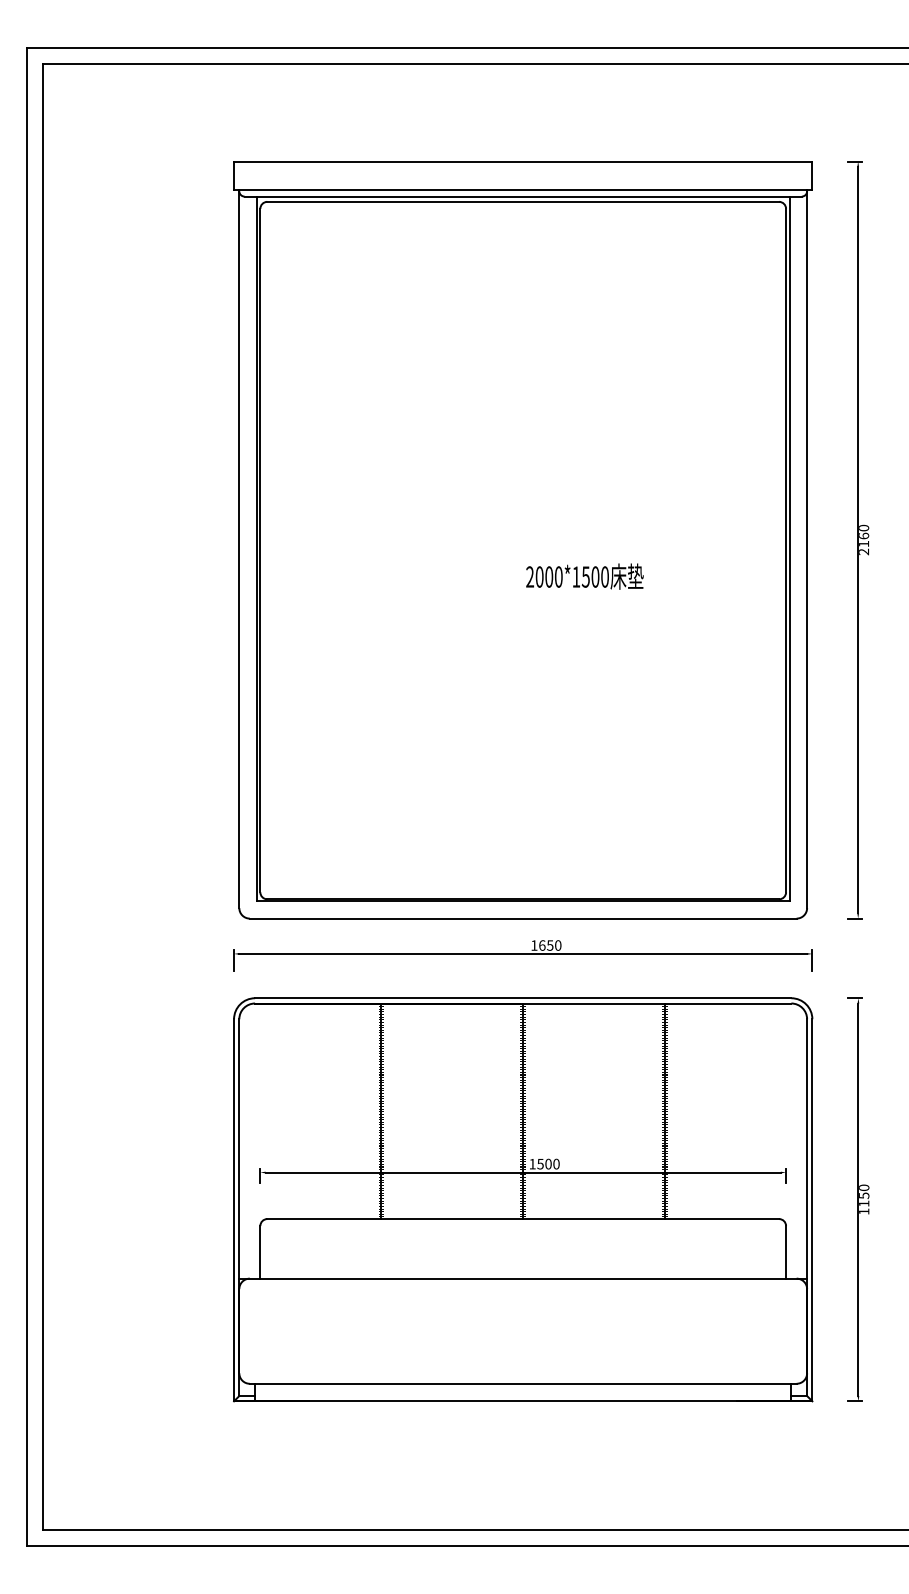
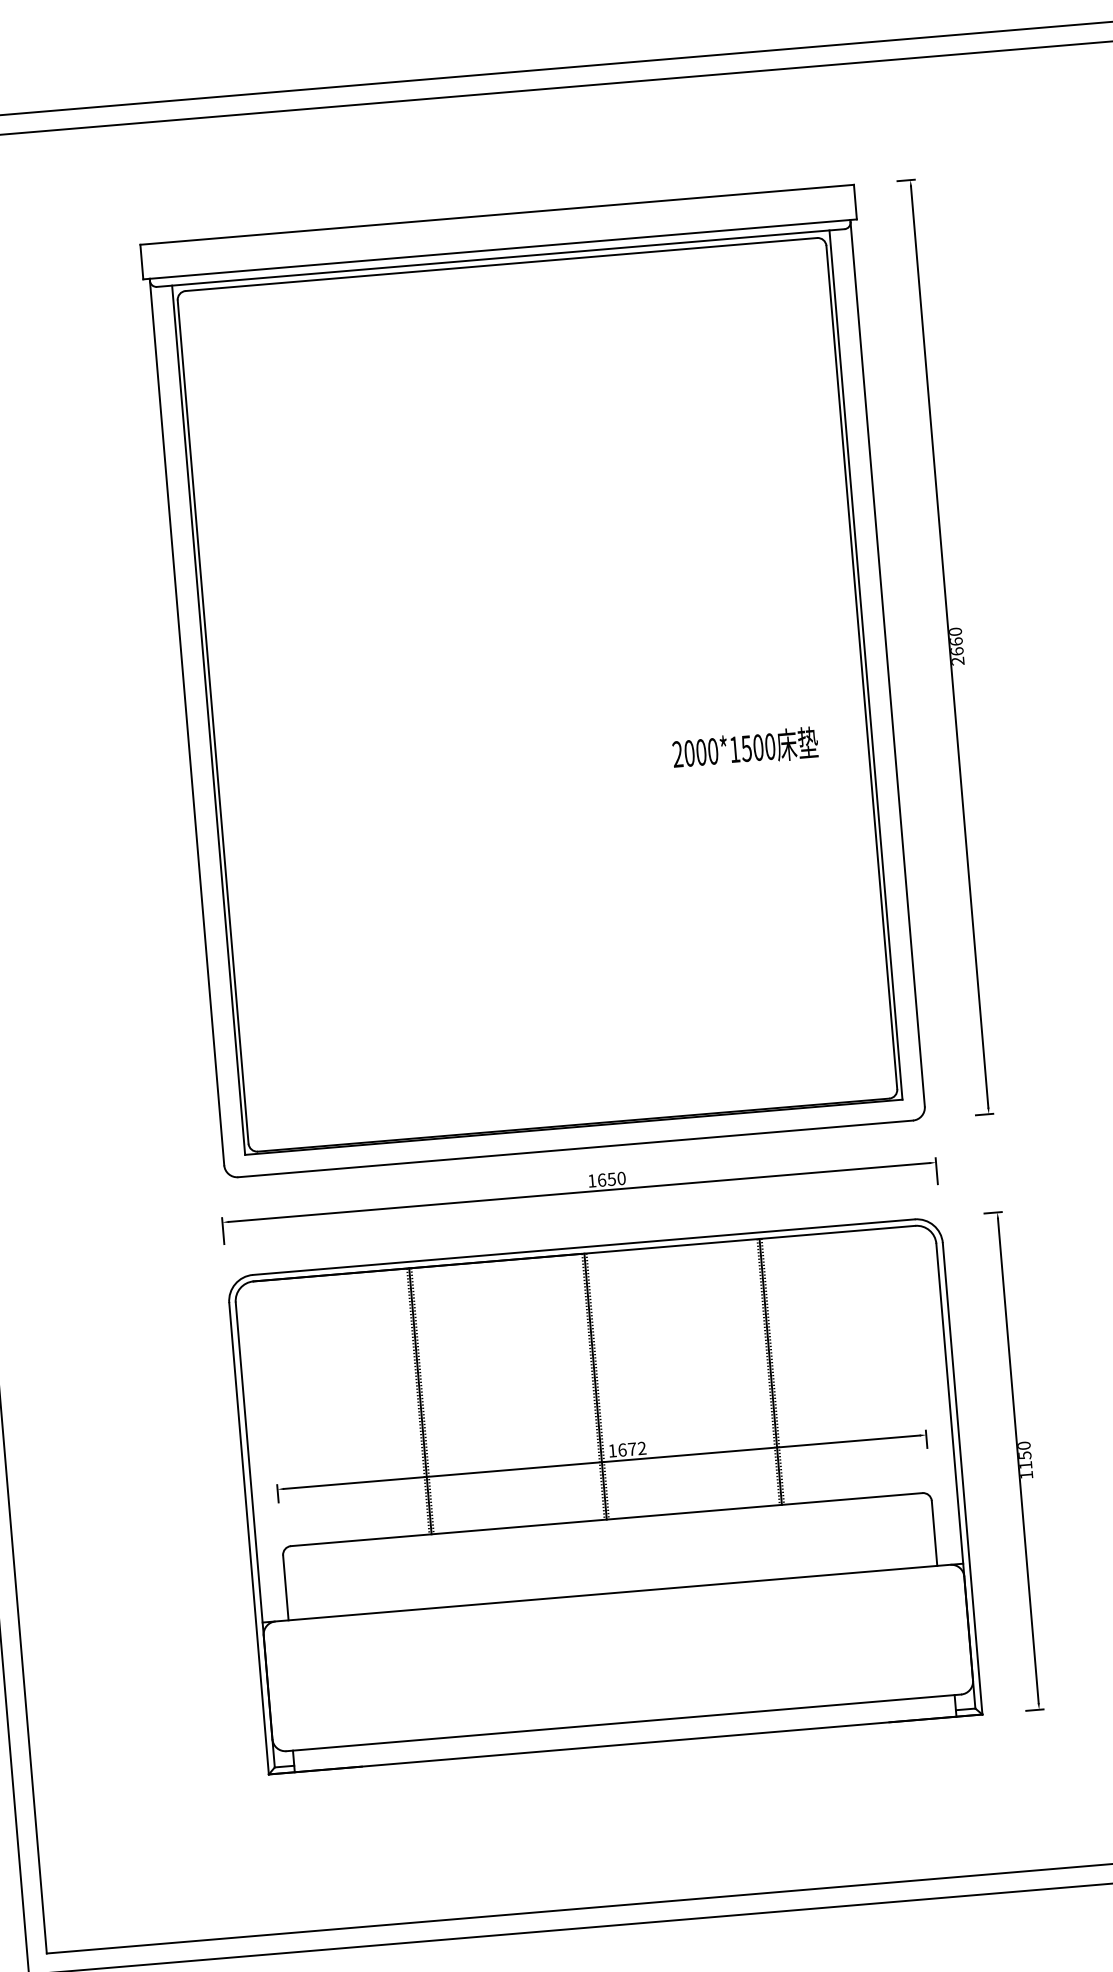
text: (864, 543) -> (957, 650), 2160 -> 2660
text: (584, 576) -> (744, 748), moved
text: (548, 1163) -> (632, 1448), 1500 -> 1672

